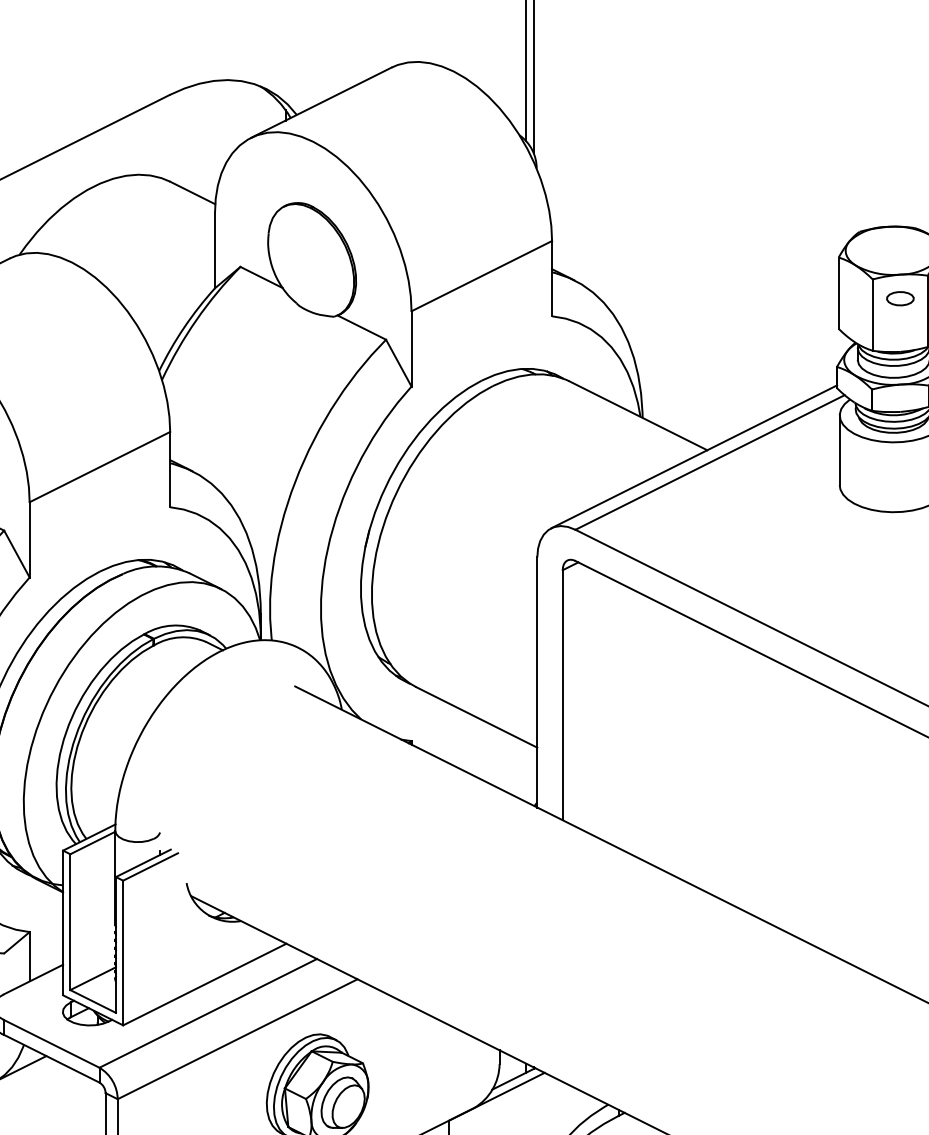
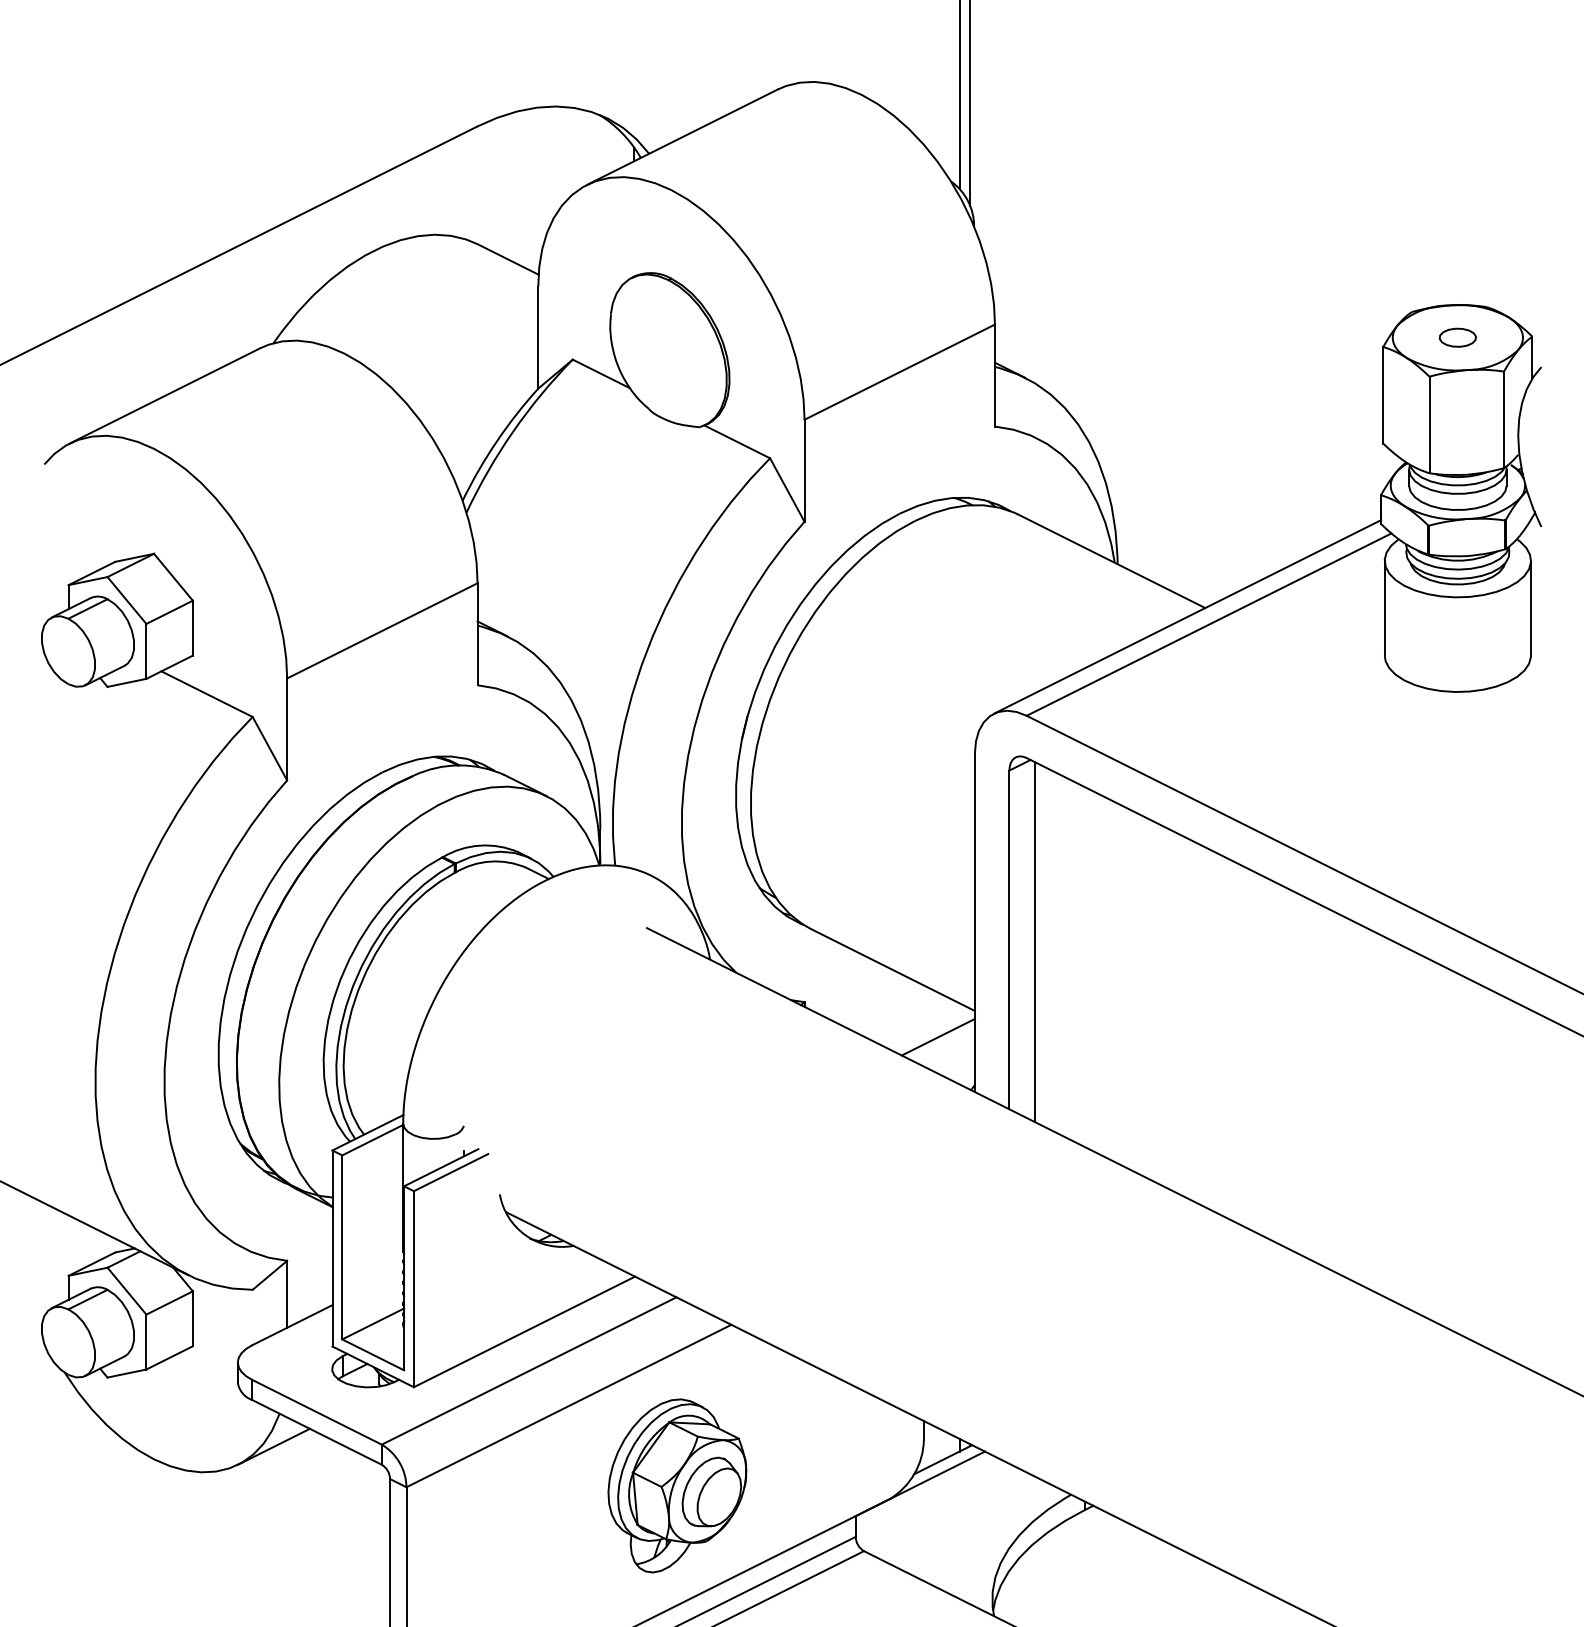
part: (900, 298) -> (1457, 337), moved
line: (581, 697) -> (1035, 942), added
line: (509, 766) -> (937, 1036), added

